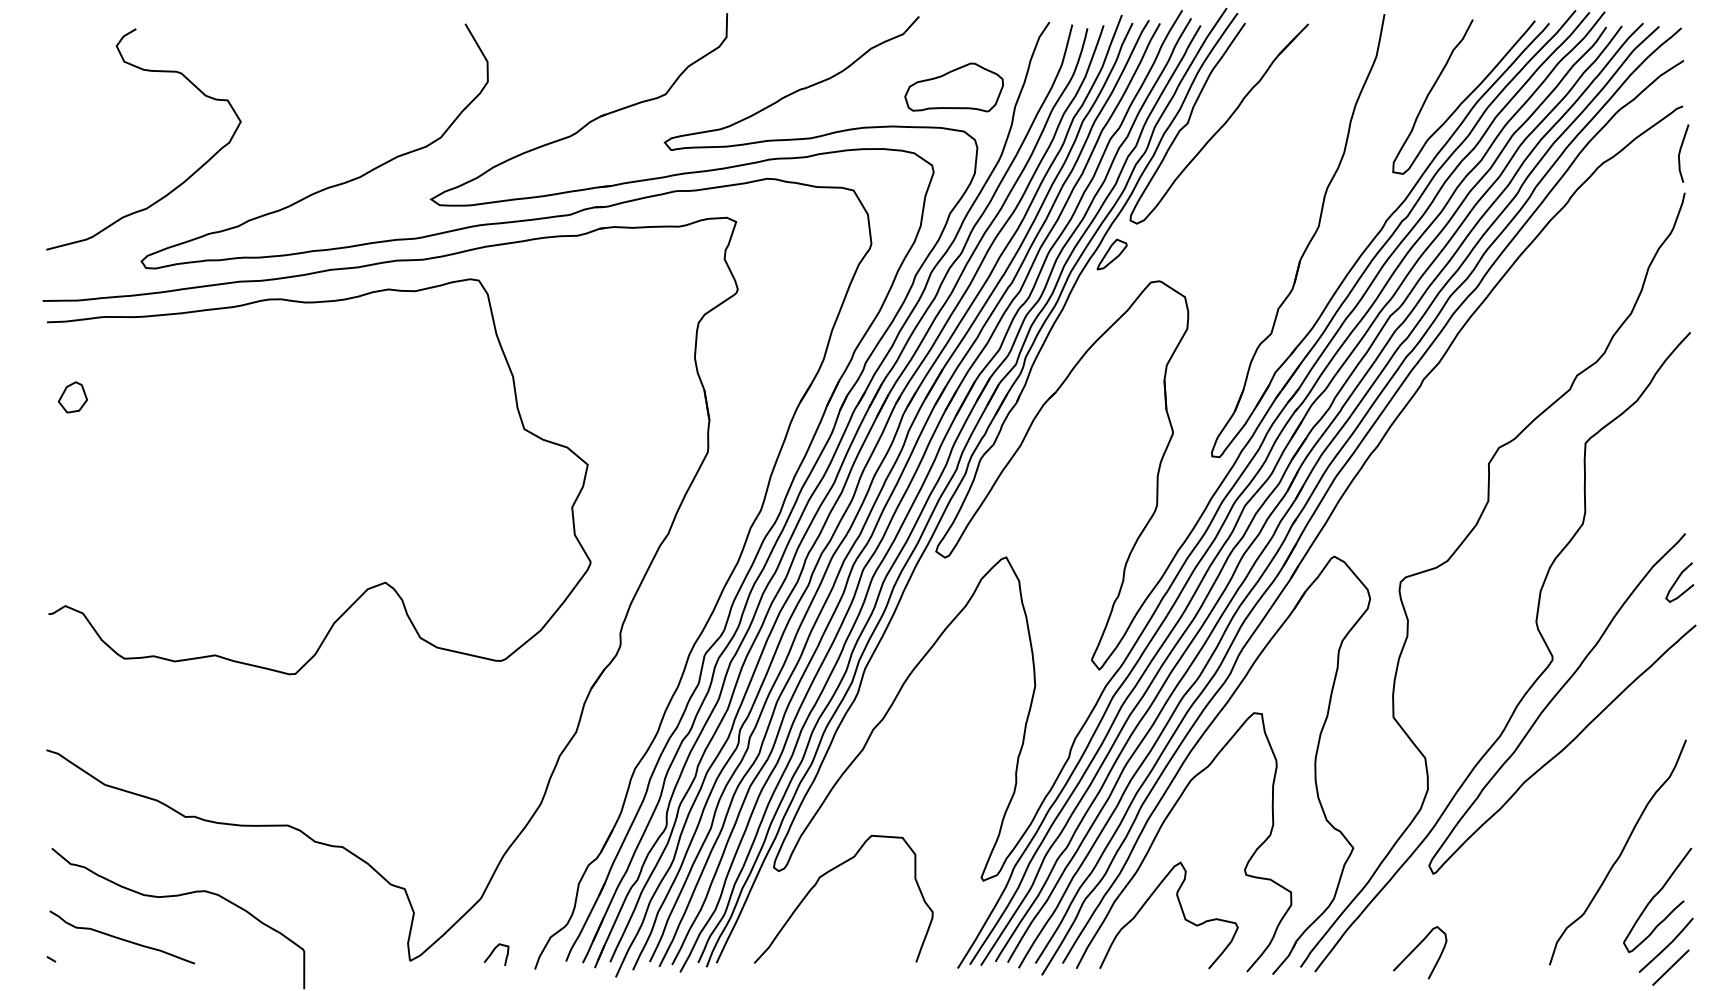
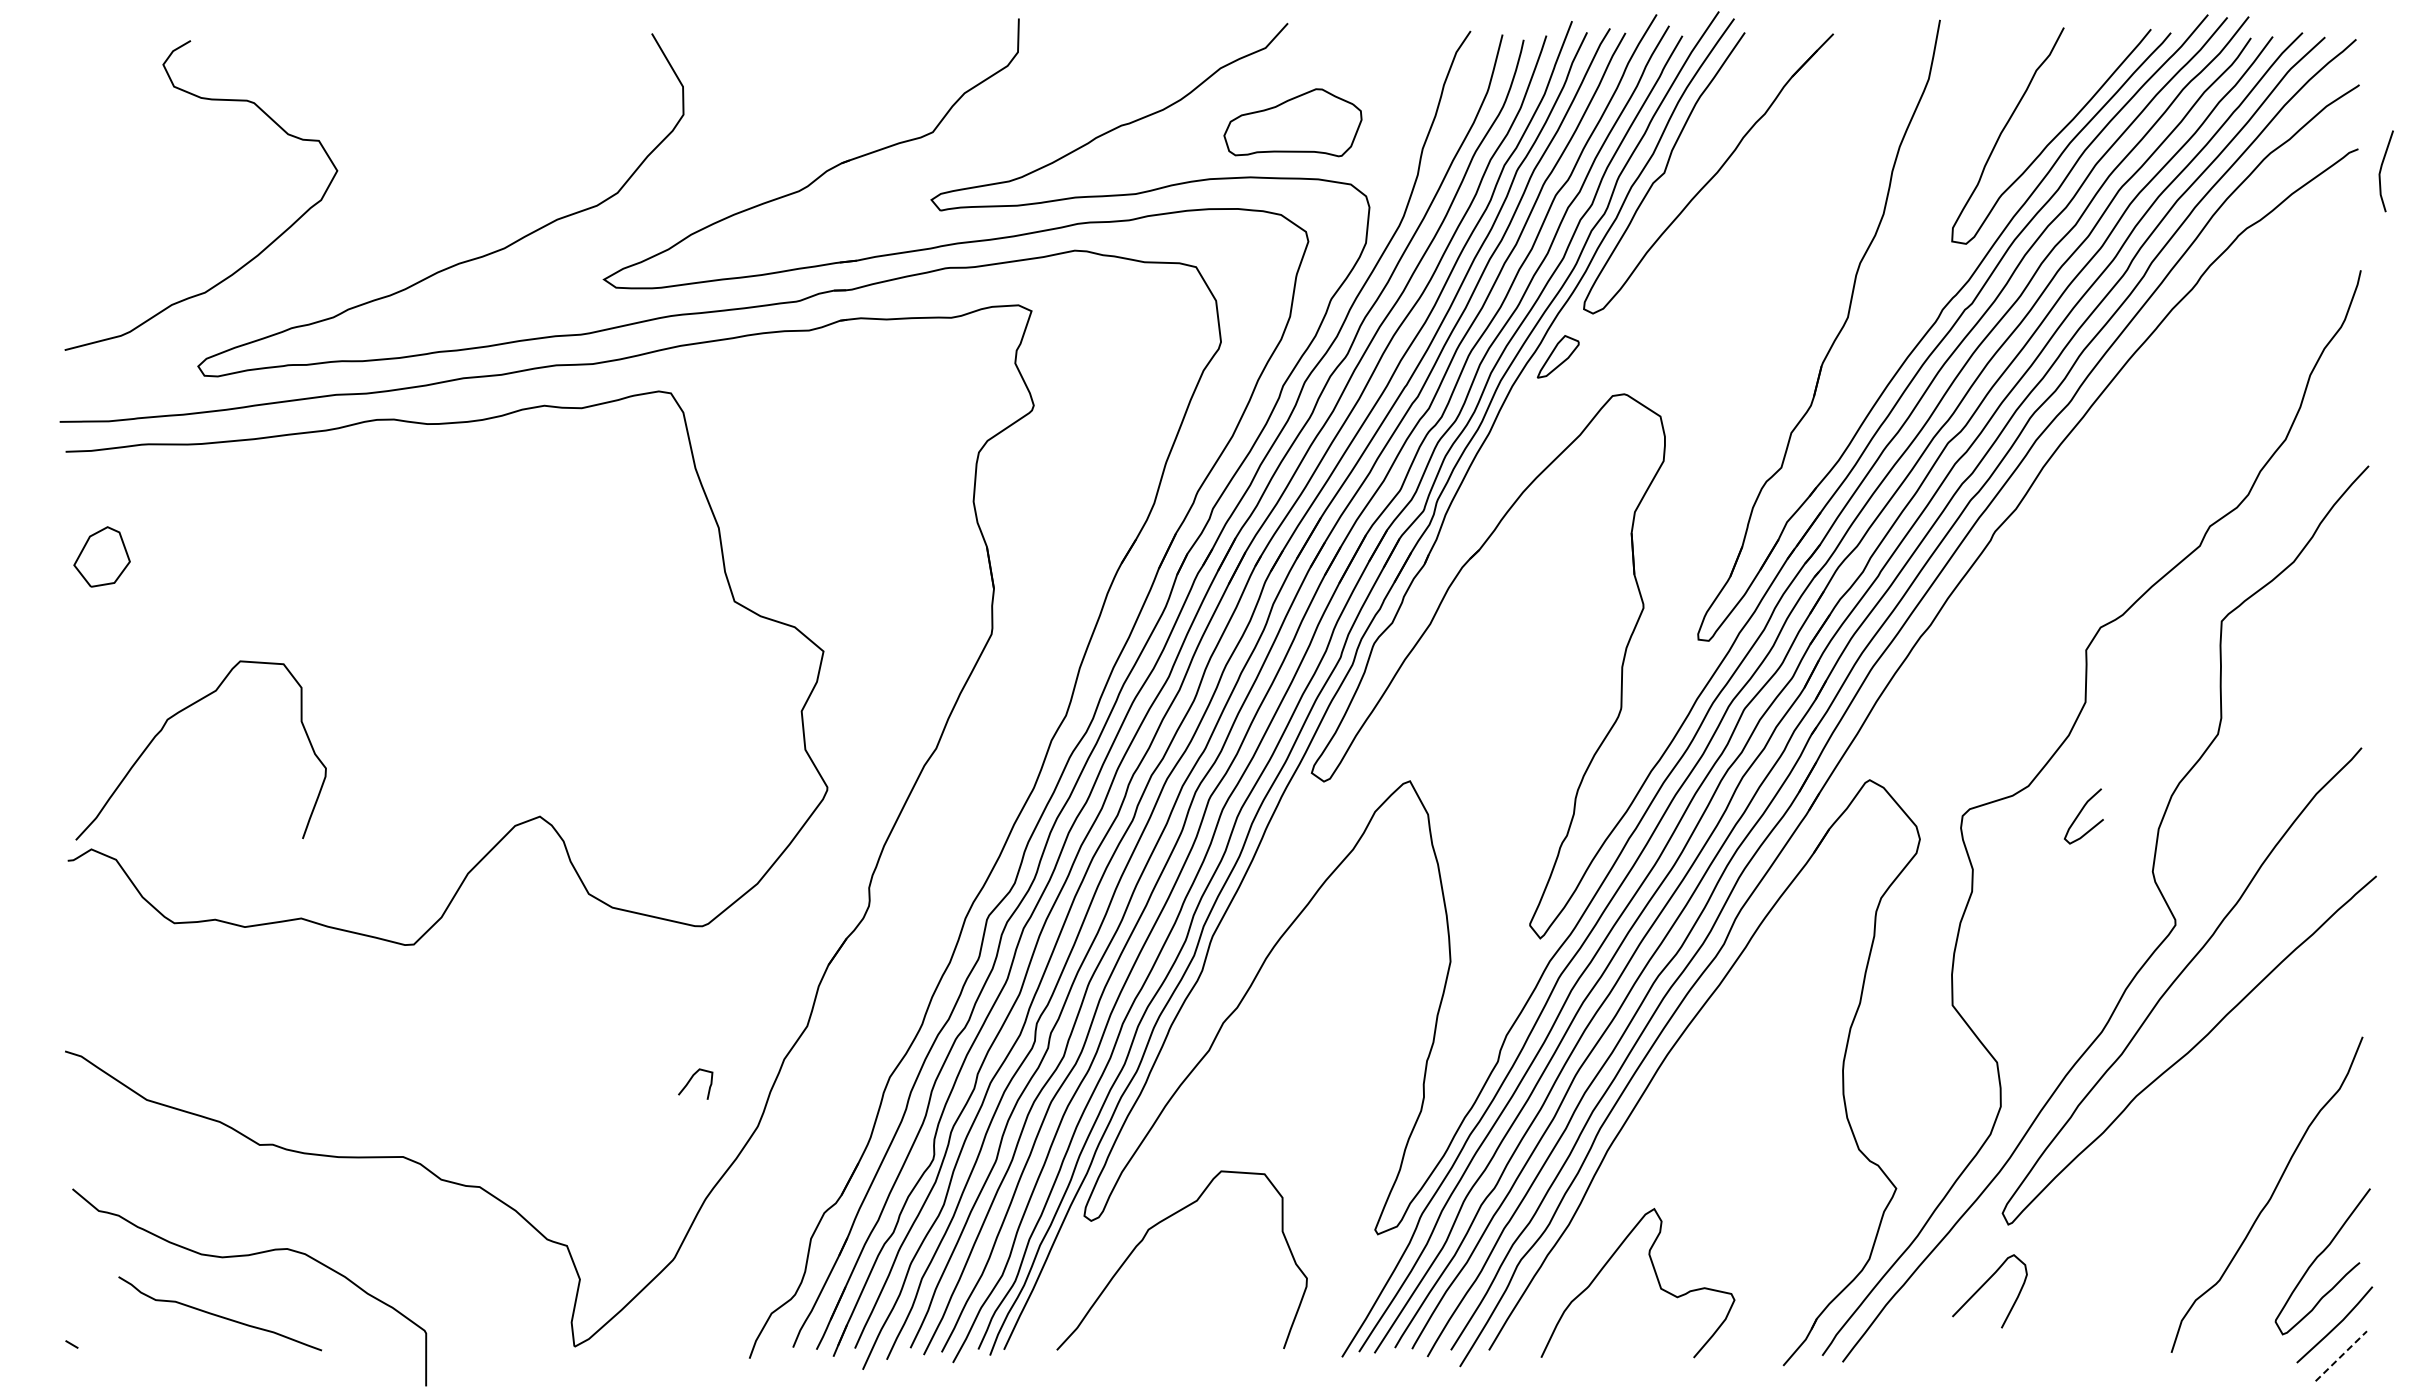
part: (953, 87) -> (1292, 122), moved
line: (1680, 153) -> (2381, 171), moved
part: (72, 397) -> (101, 557), size x1.4
curve: (126, 509) -> (177, 714), added
curve: (1676, 581) -> (2079, 815), moved
curve: (1160, 830) -> (1625, 1163), removed
curve: (122, 938) -> (220, 1315), moved
curve: (1416, 948) -> (1984, 1285), moved
curve: (492, 952) -> (690, 1081), moved
line: (1671, 967) -> (2341, 1356), solid -> dashed

